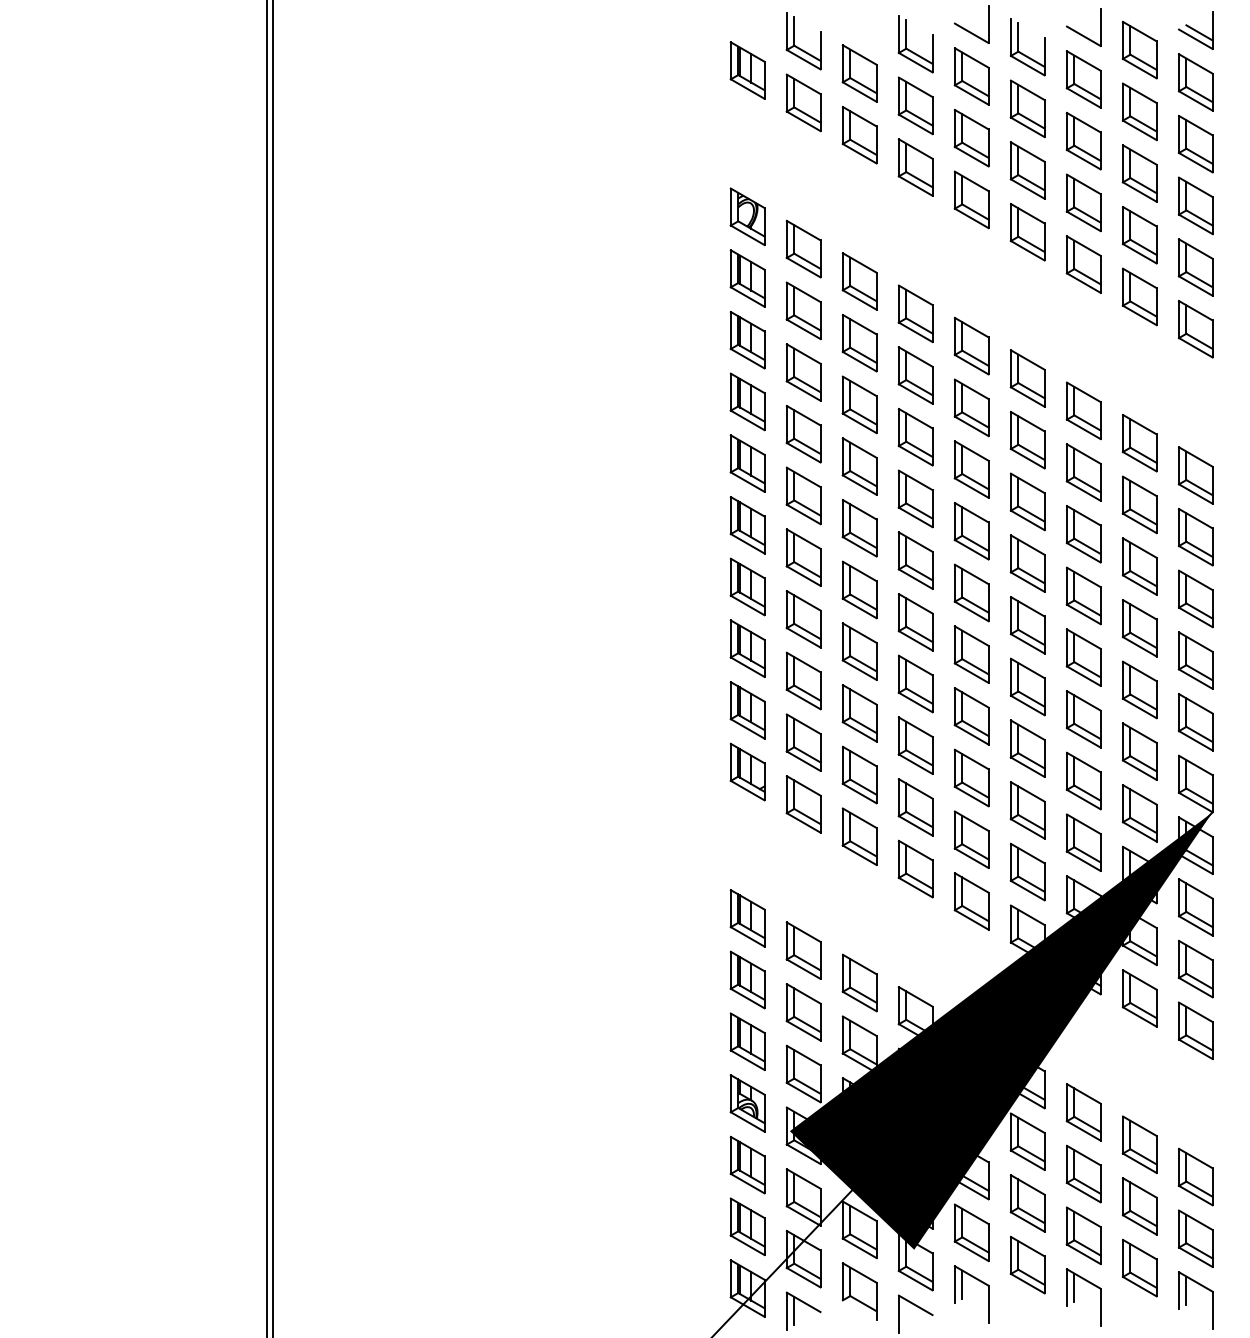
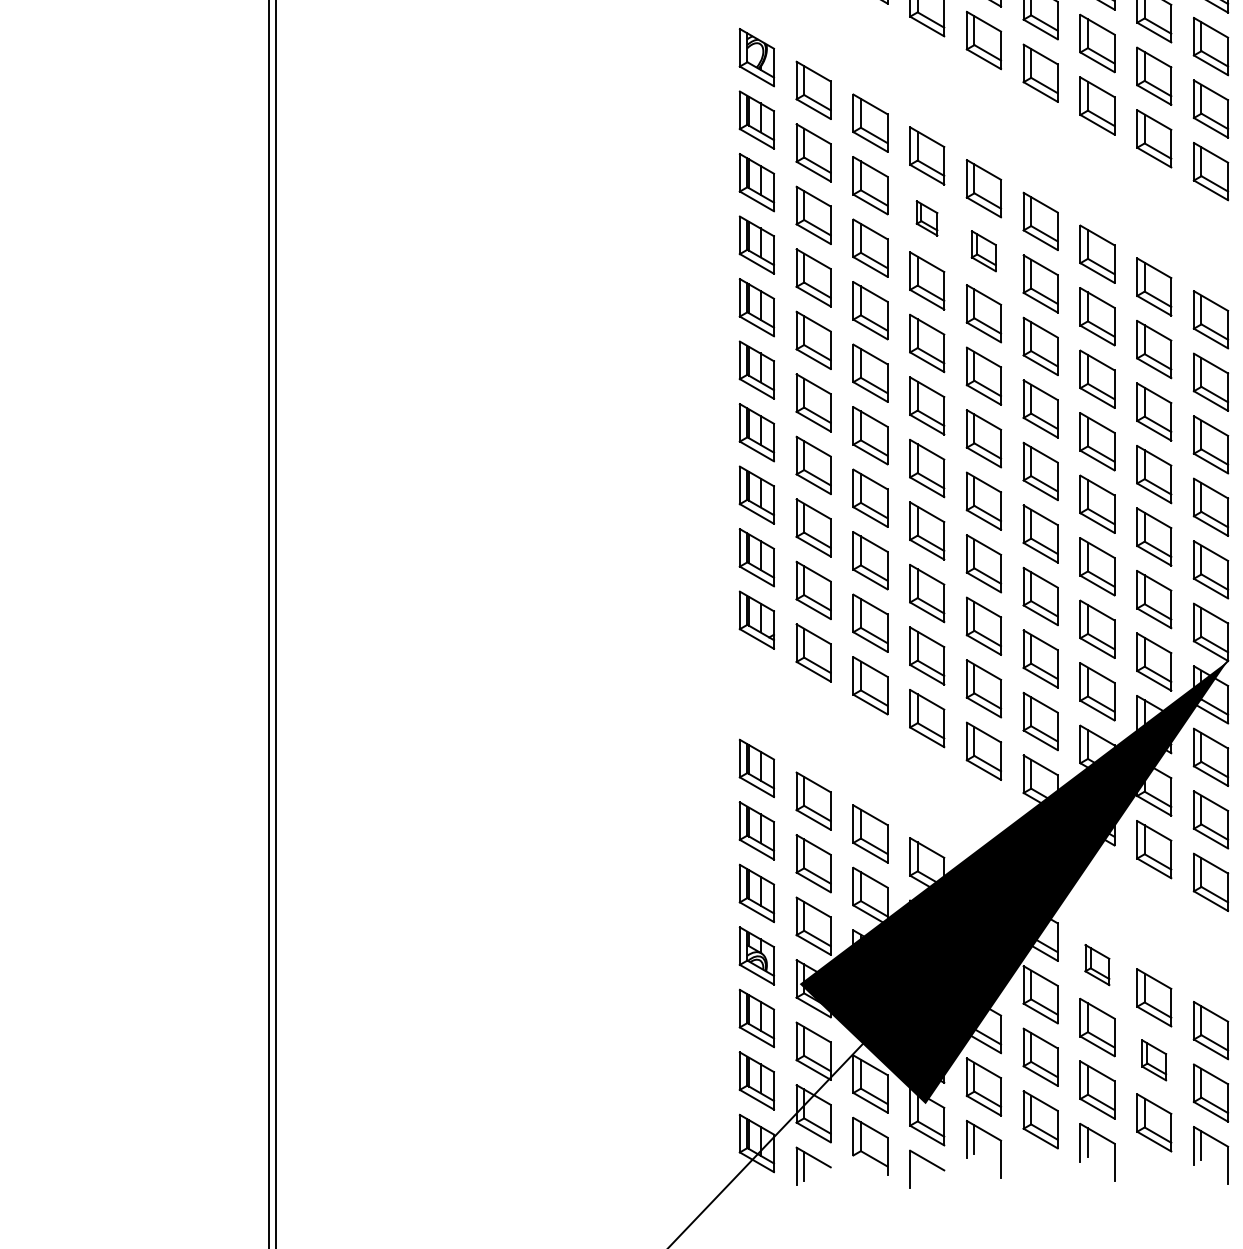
part: (915, 375) -> (926, 218), size x0.6
part: (971, 407) -> (983, 250), size x0.7
part: (1083, 1112) -> (1097, 965), size x0.7
part: (1139, 1206) -> (1153, 1060), size x0.7

